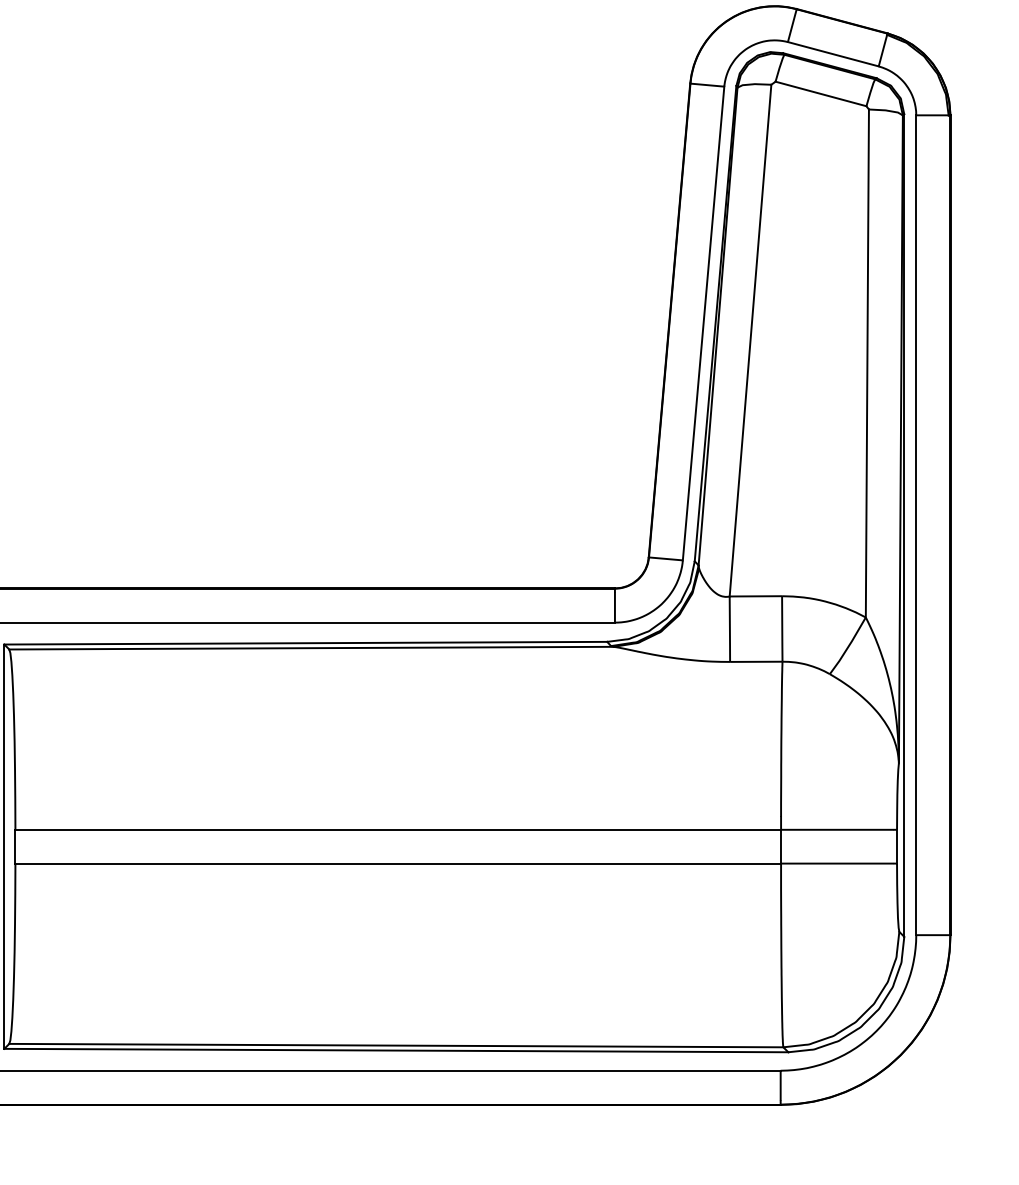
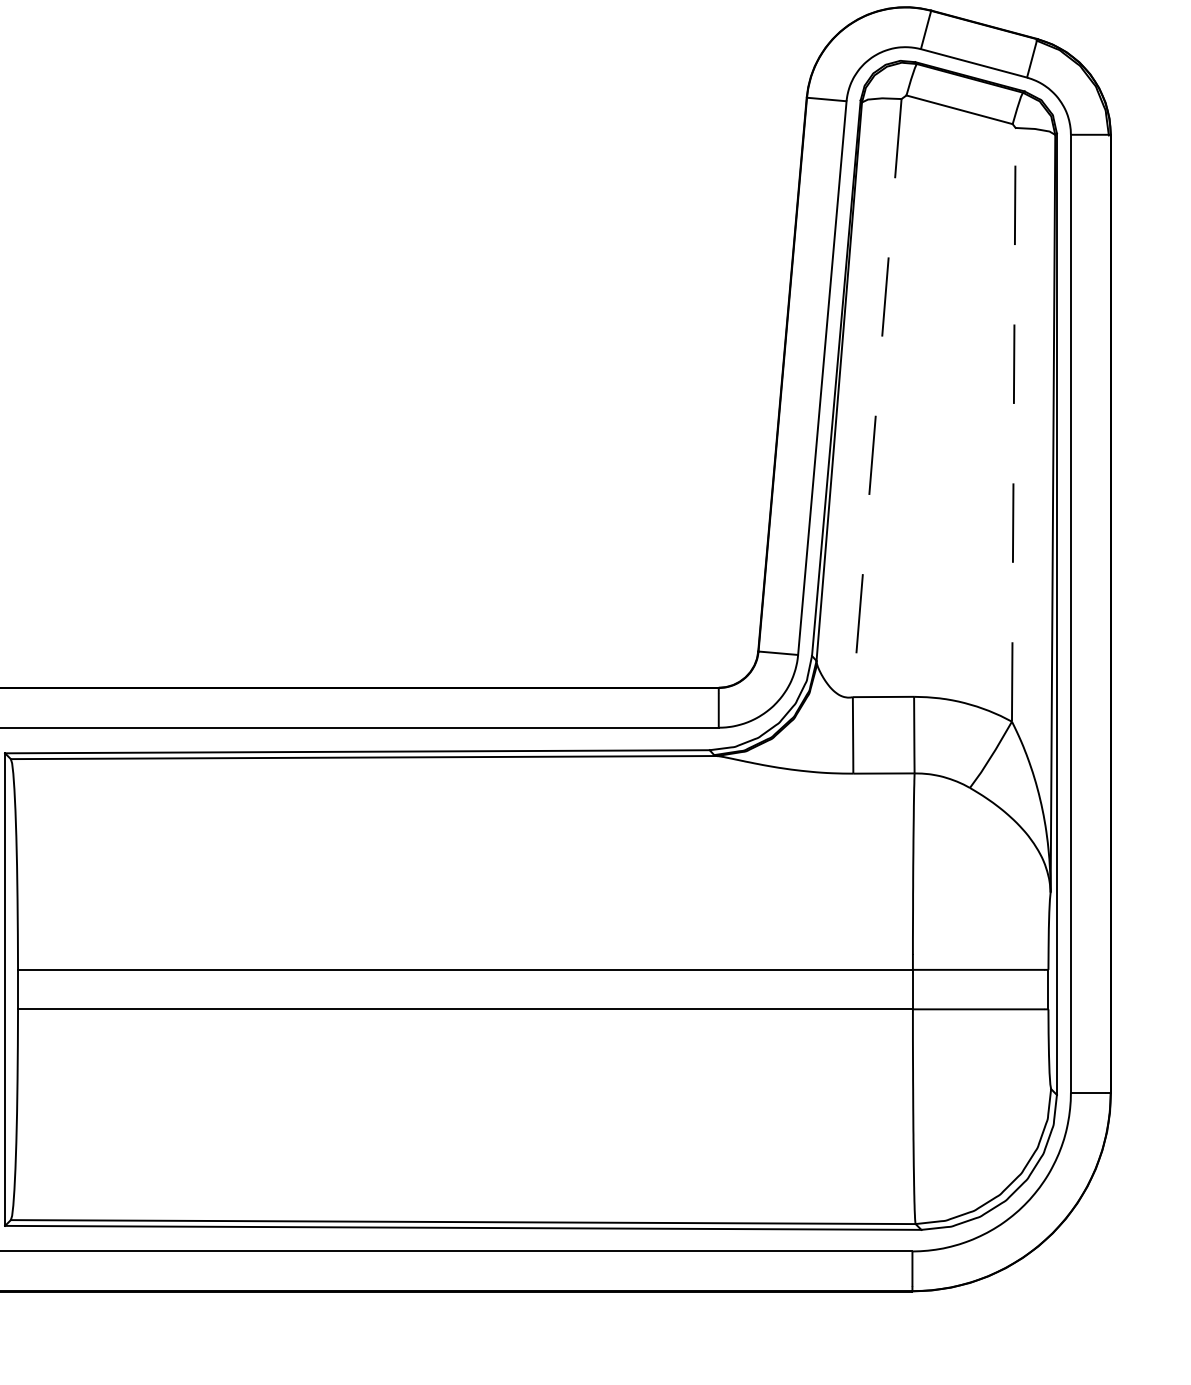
line: (750, 340) -> (877, 397), solid -> dashed
line: (867, 363) -> (1013, 424), solid -> dashed

